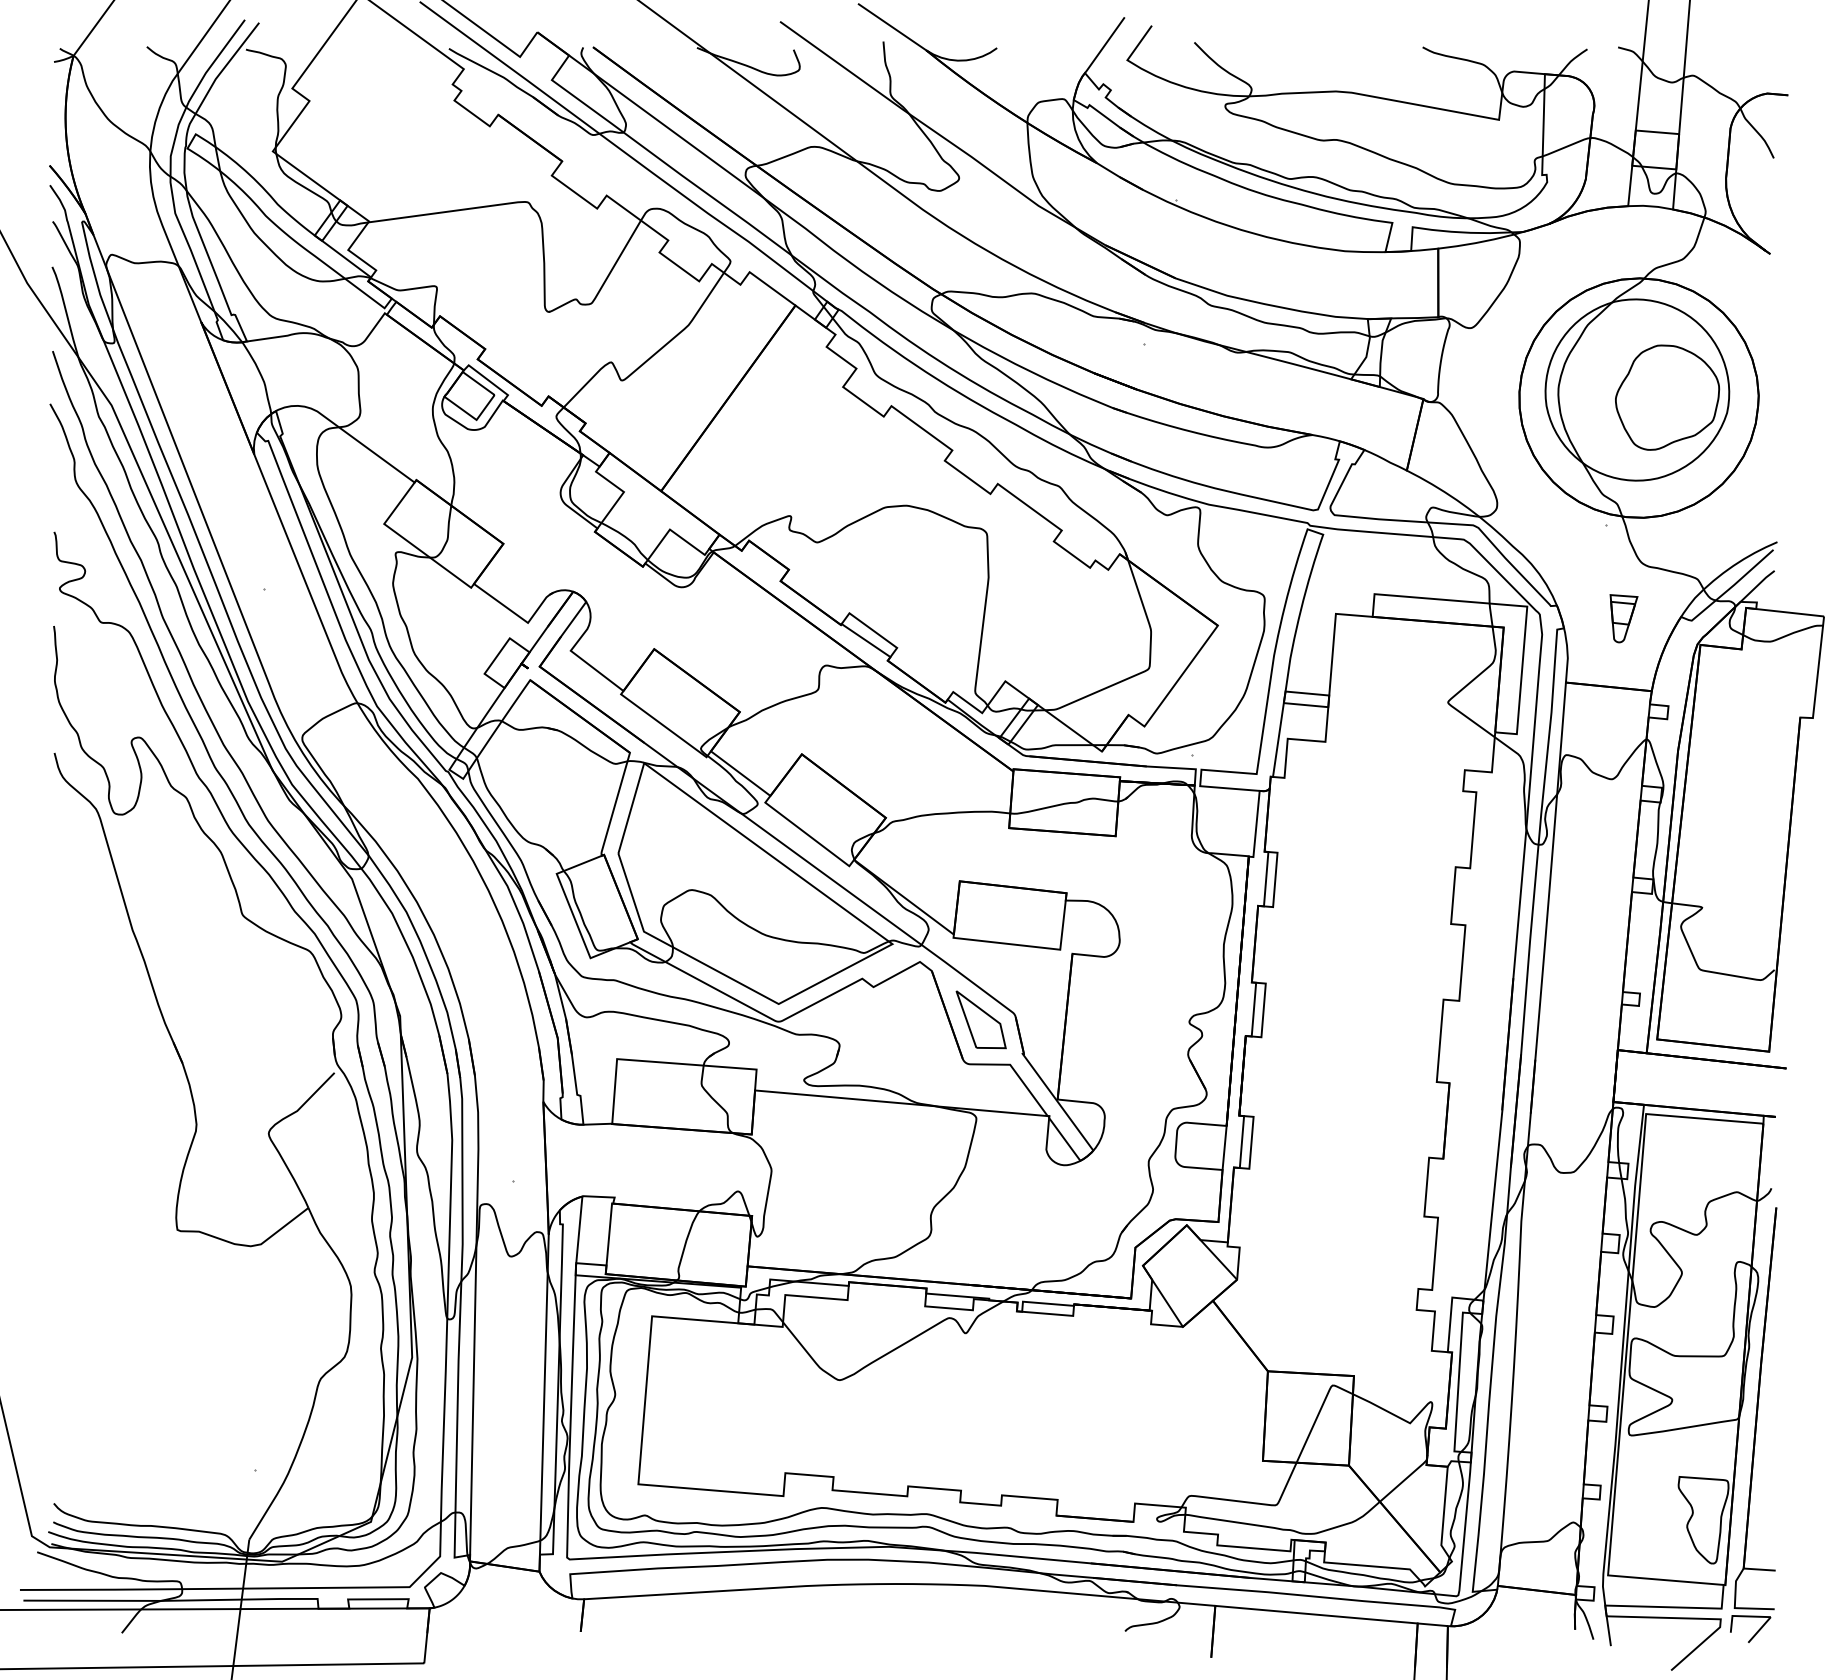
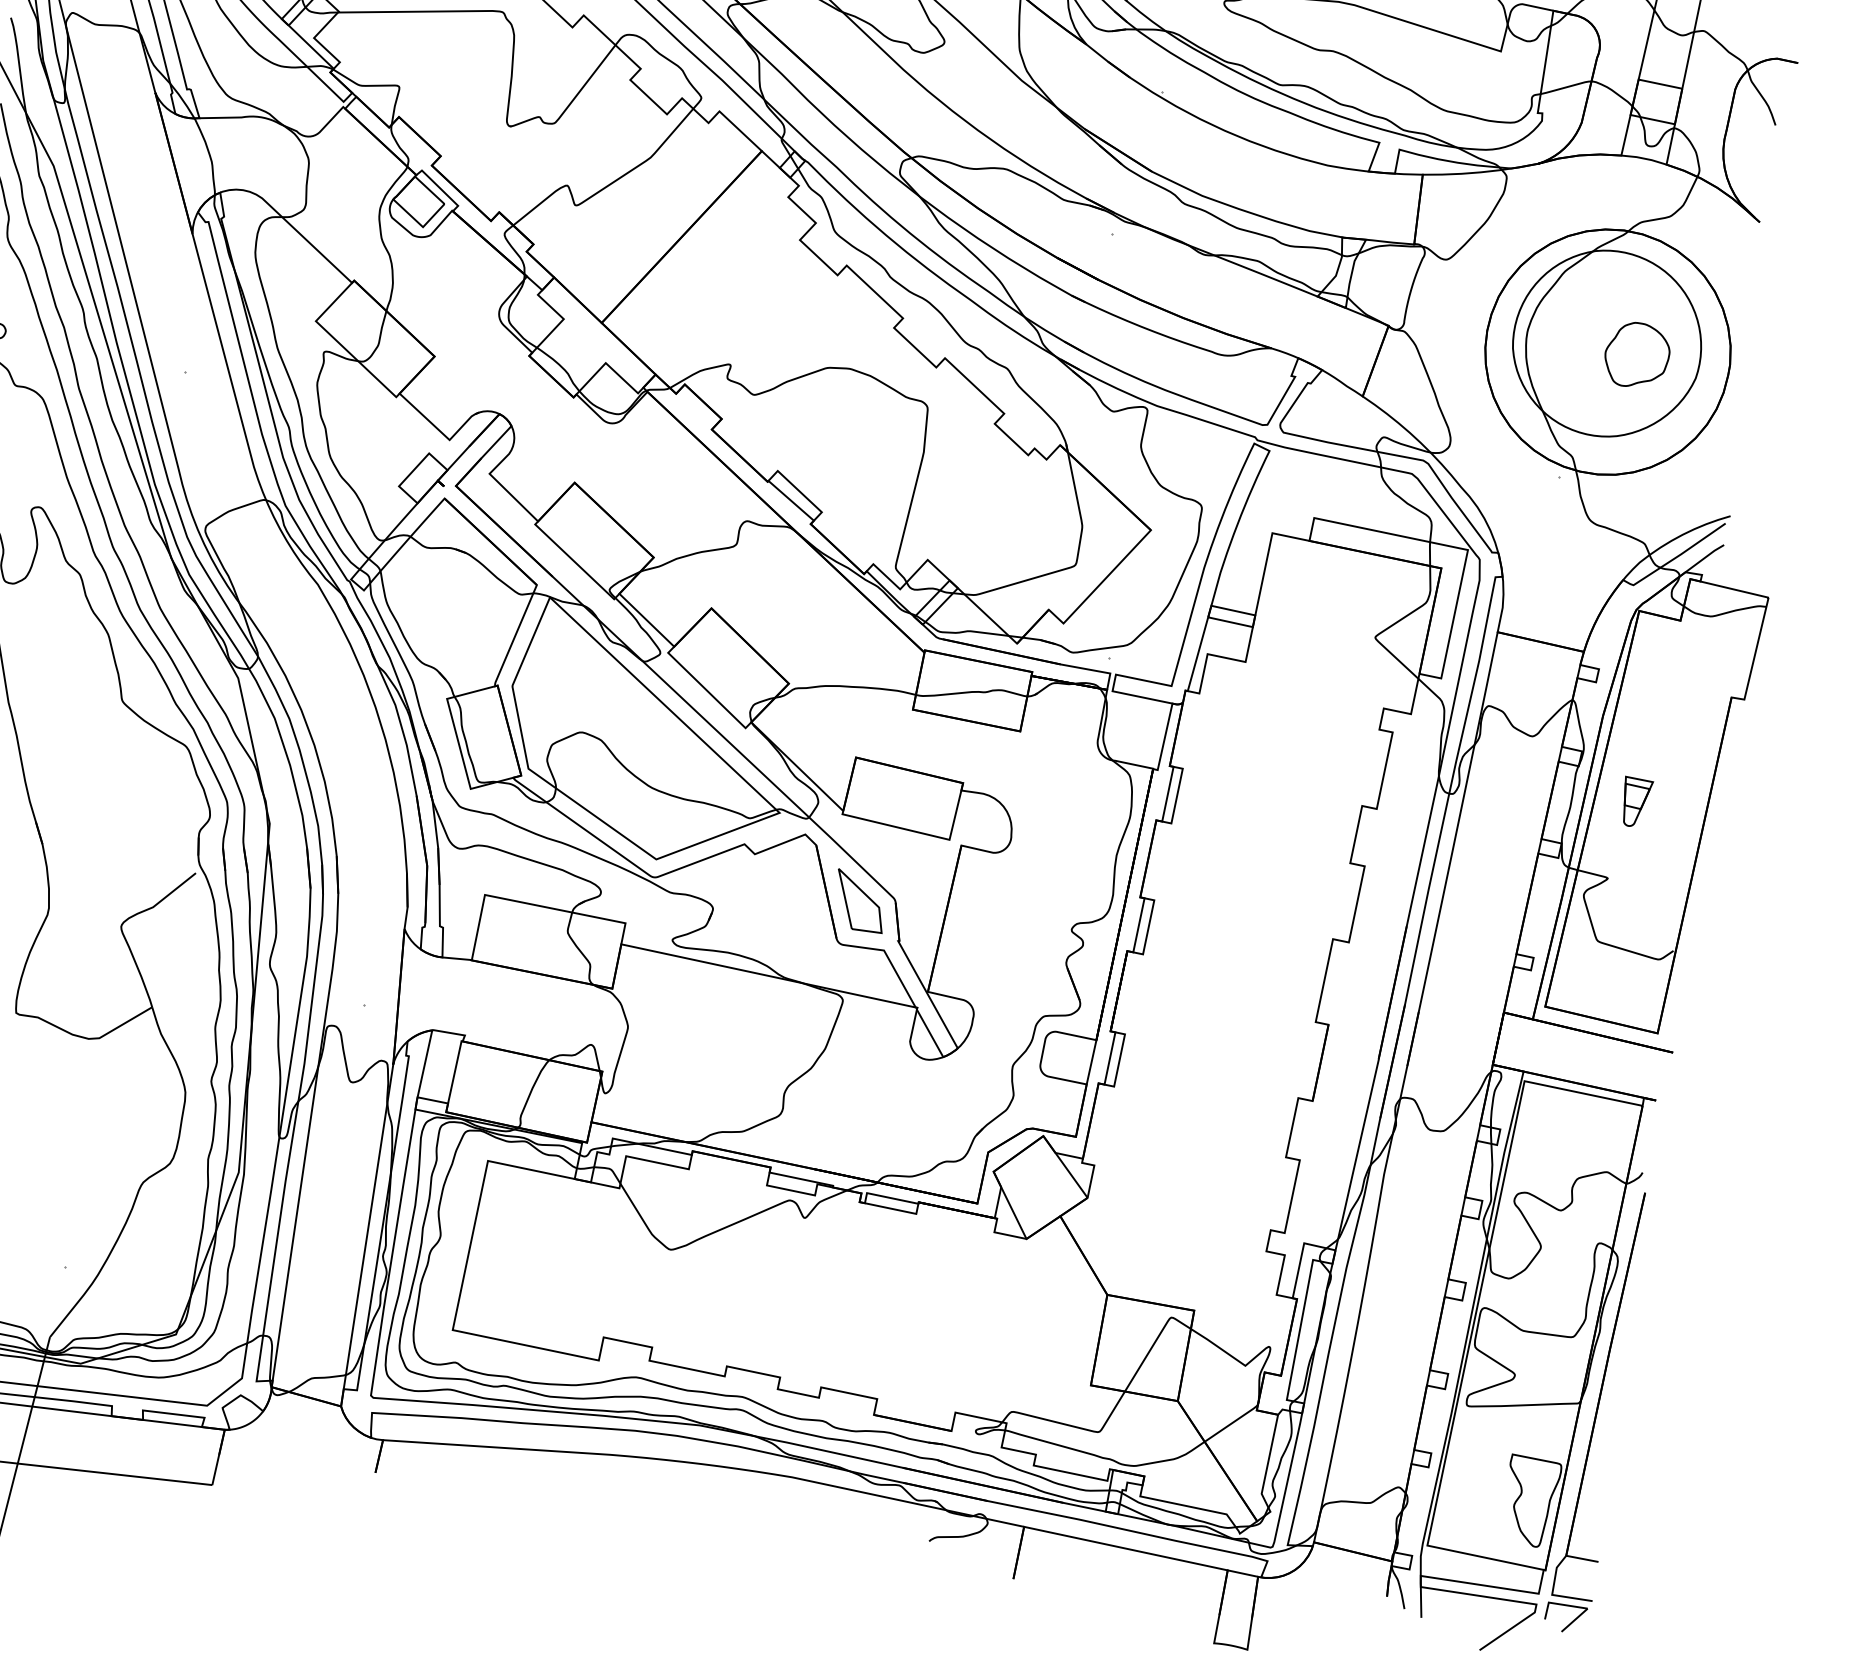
part: (1667, 397) -> (1637, 355), size x0.6
part: (1623, 618) -> (1636, 802), moved

